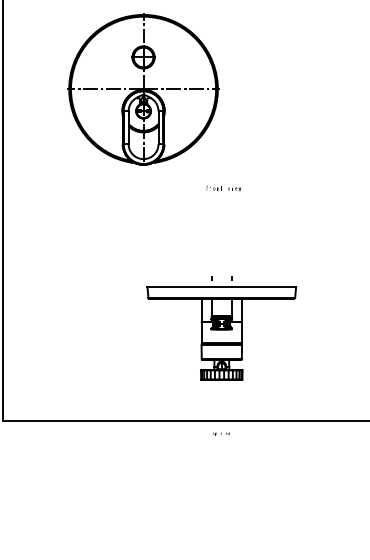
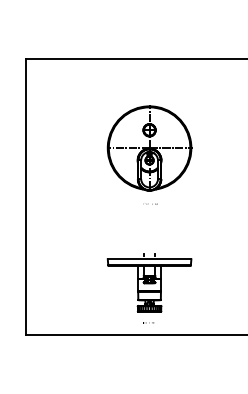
part: (143, 89) -> (149, 148), moved
part: (223, 187) -> (150, 203), size x0.71
part: (219, 433) -> (148, 322), moved

